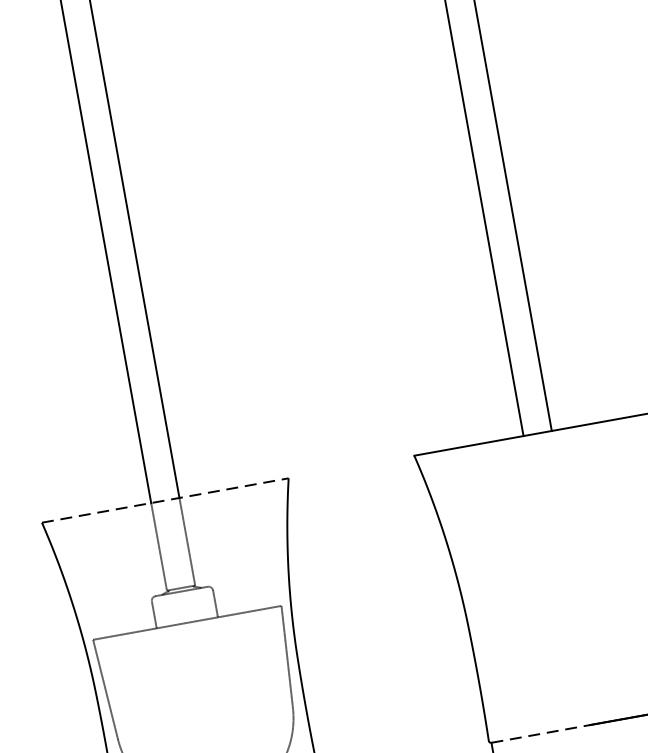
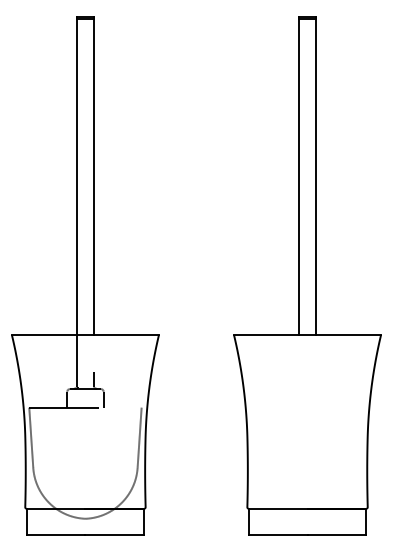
line: (165, 499) -> (85, 334), dashed -> solid
line: (541, 733) -> (278, 508), dashed -> solid

